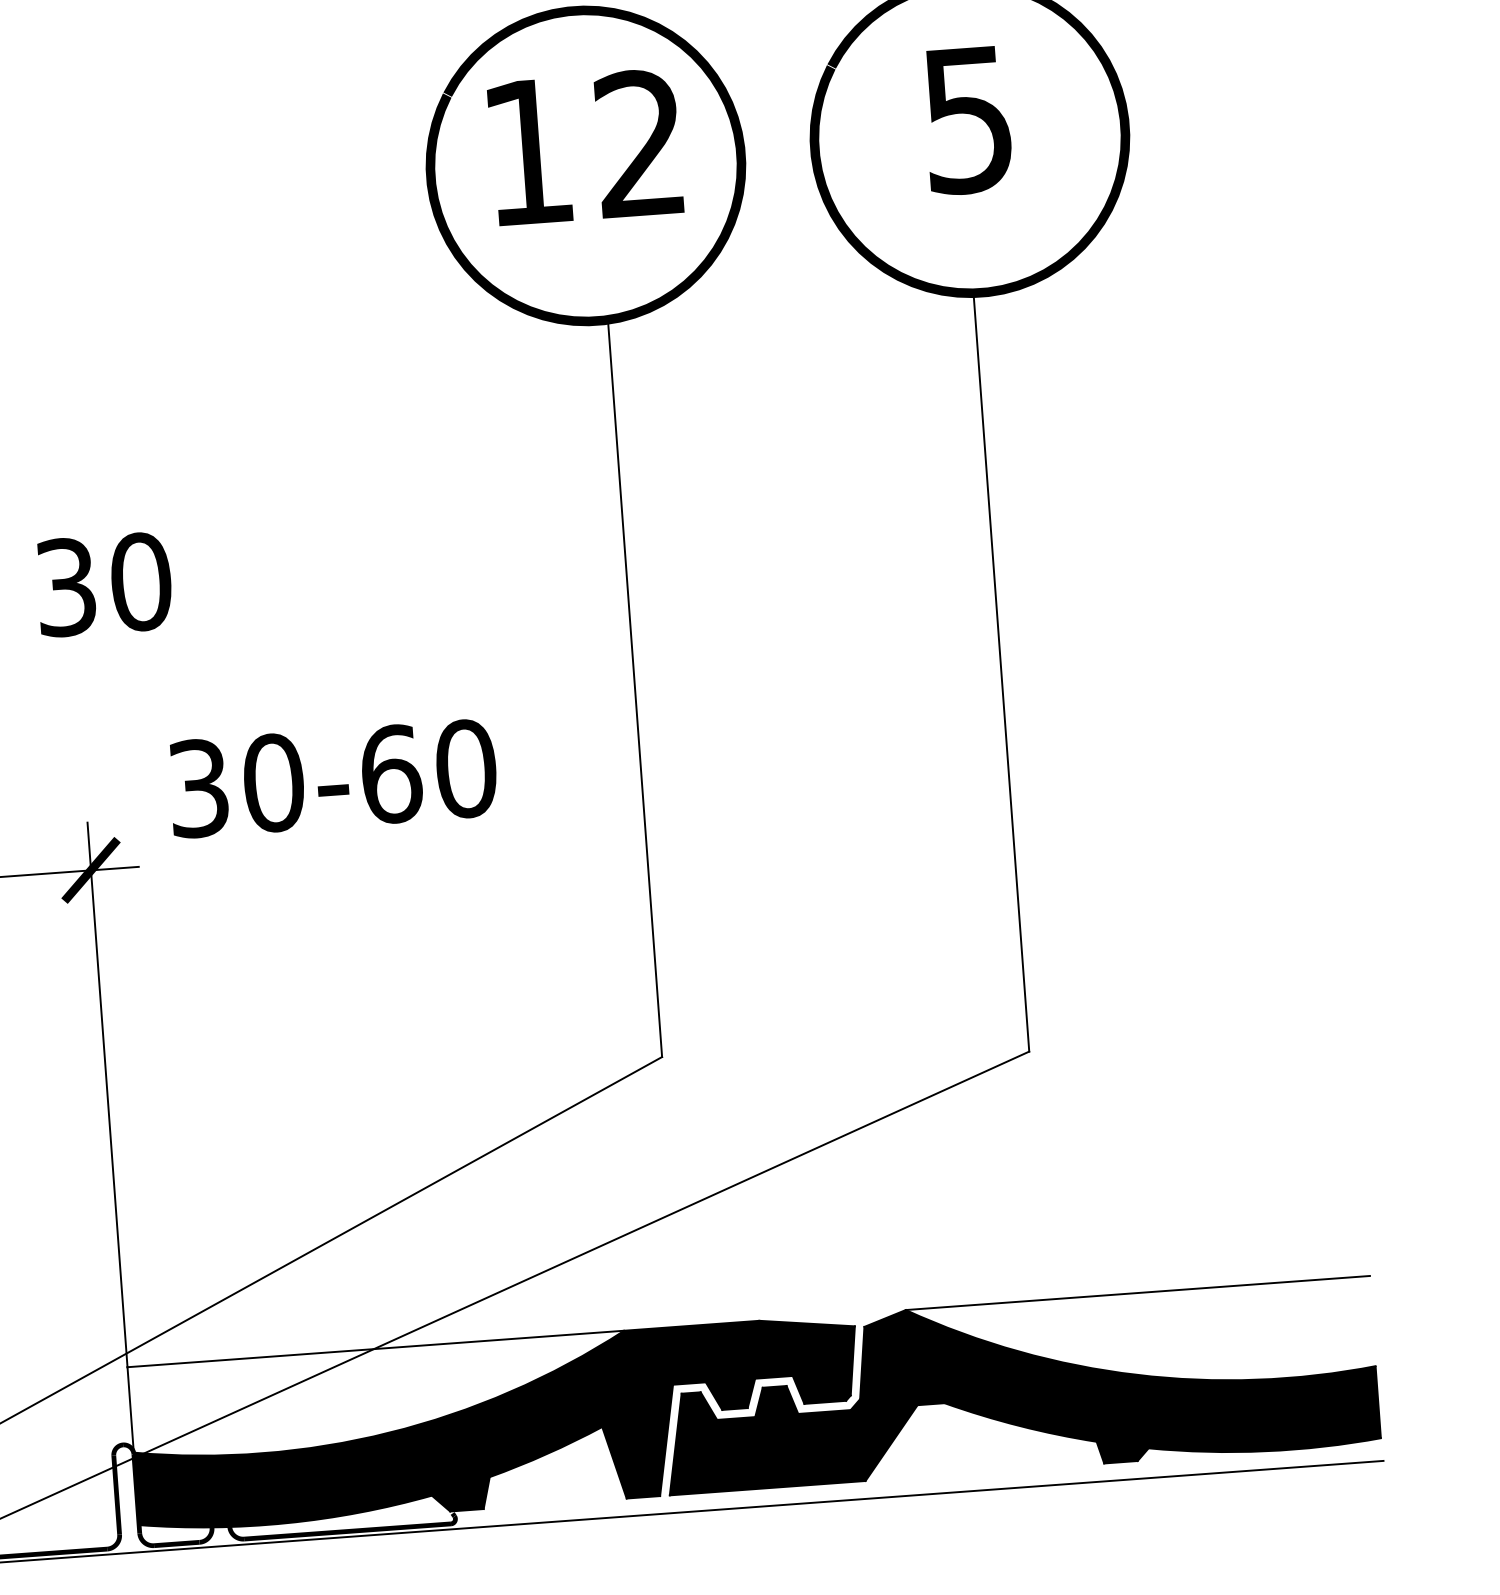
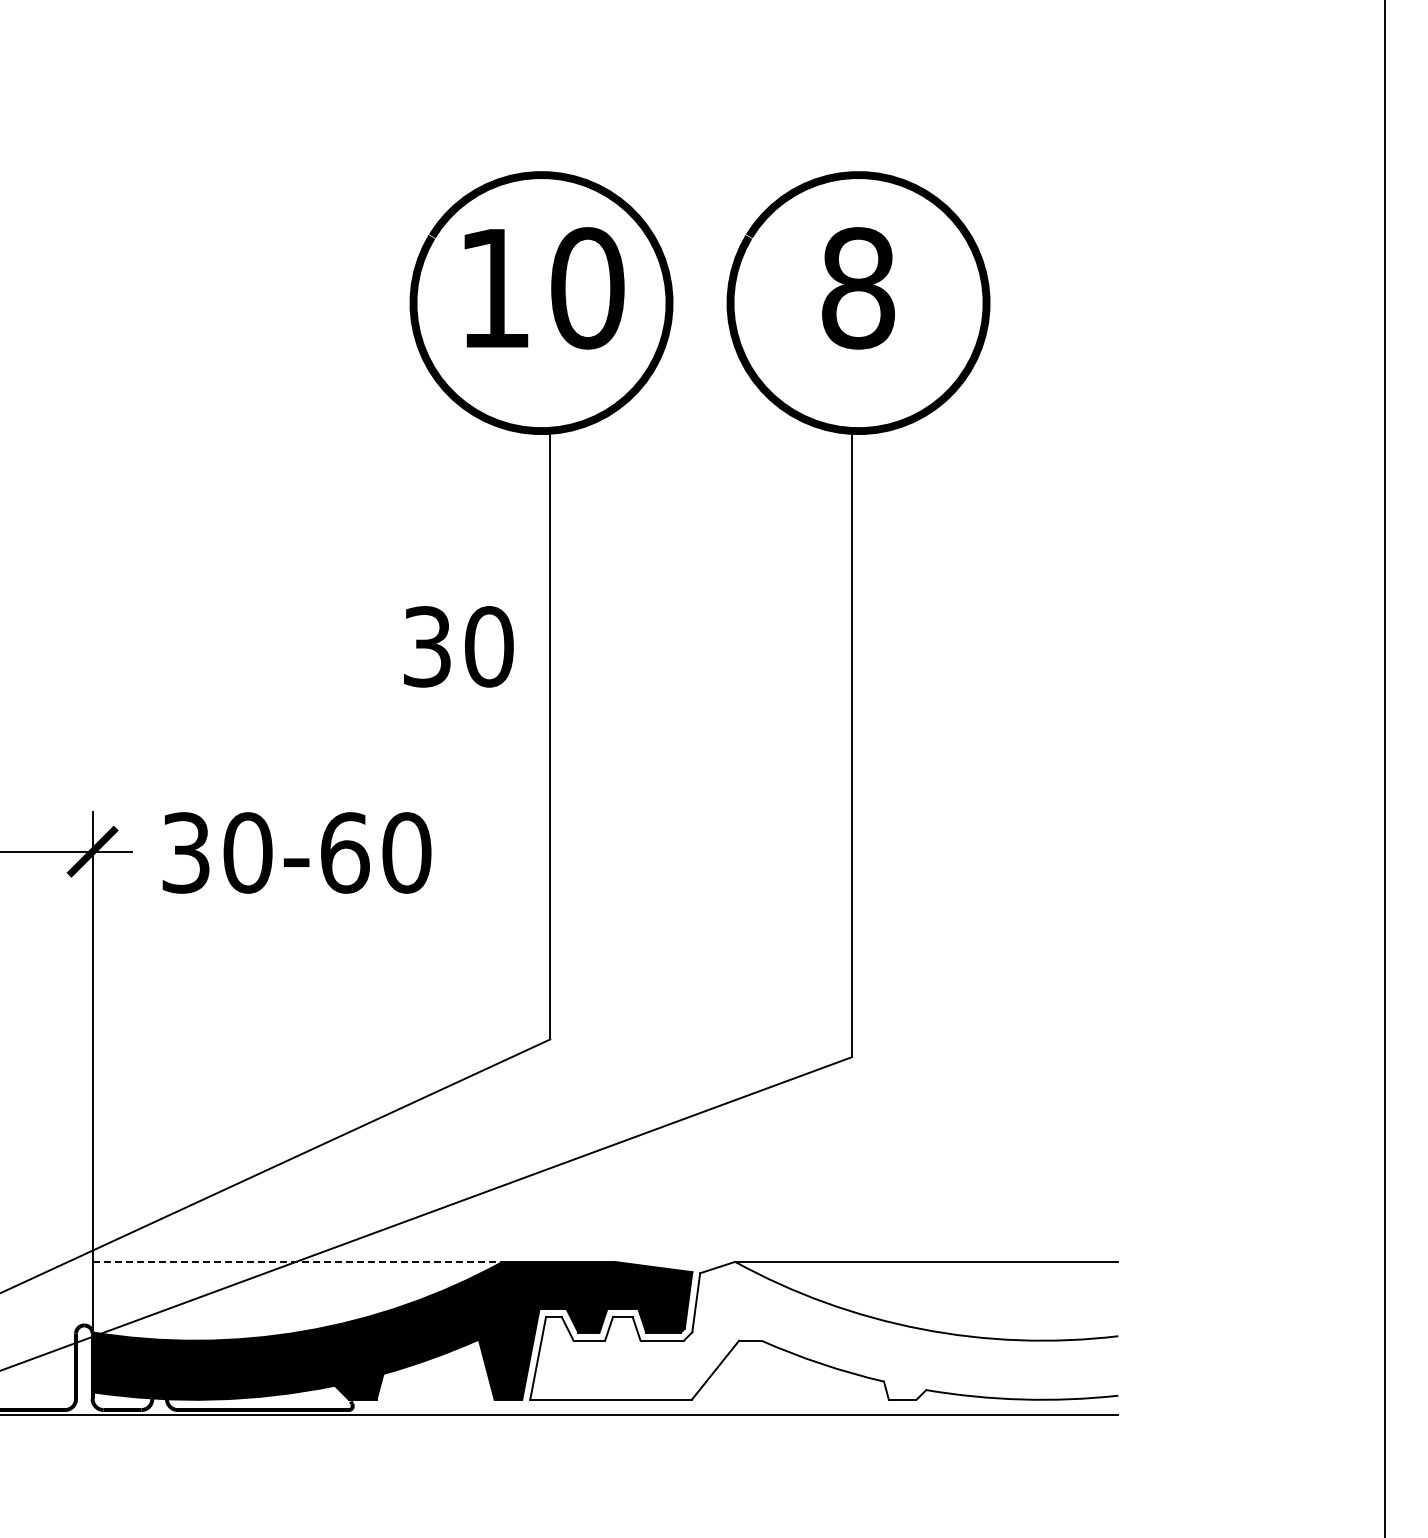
text: (968, 120) -> (858, 288), 5 -> 8
text: (640, 144) -> (587, 288), 12 -> 10
text: (103, 584) -> (458, 646), moved
text: (332, 778) -> (296, 852), moved
line: (376, 1348) -> (298, 1261), solid -> dashed
fill: (1020, 1385) -> (824, 1330), removed

